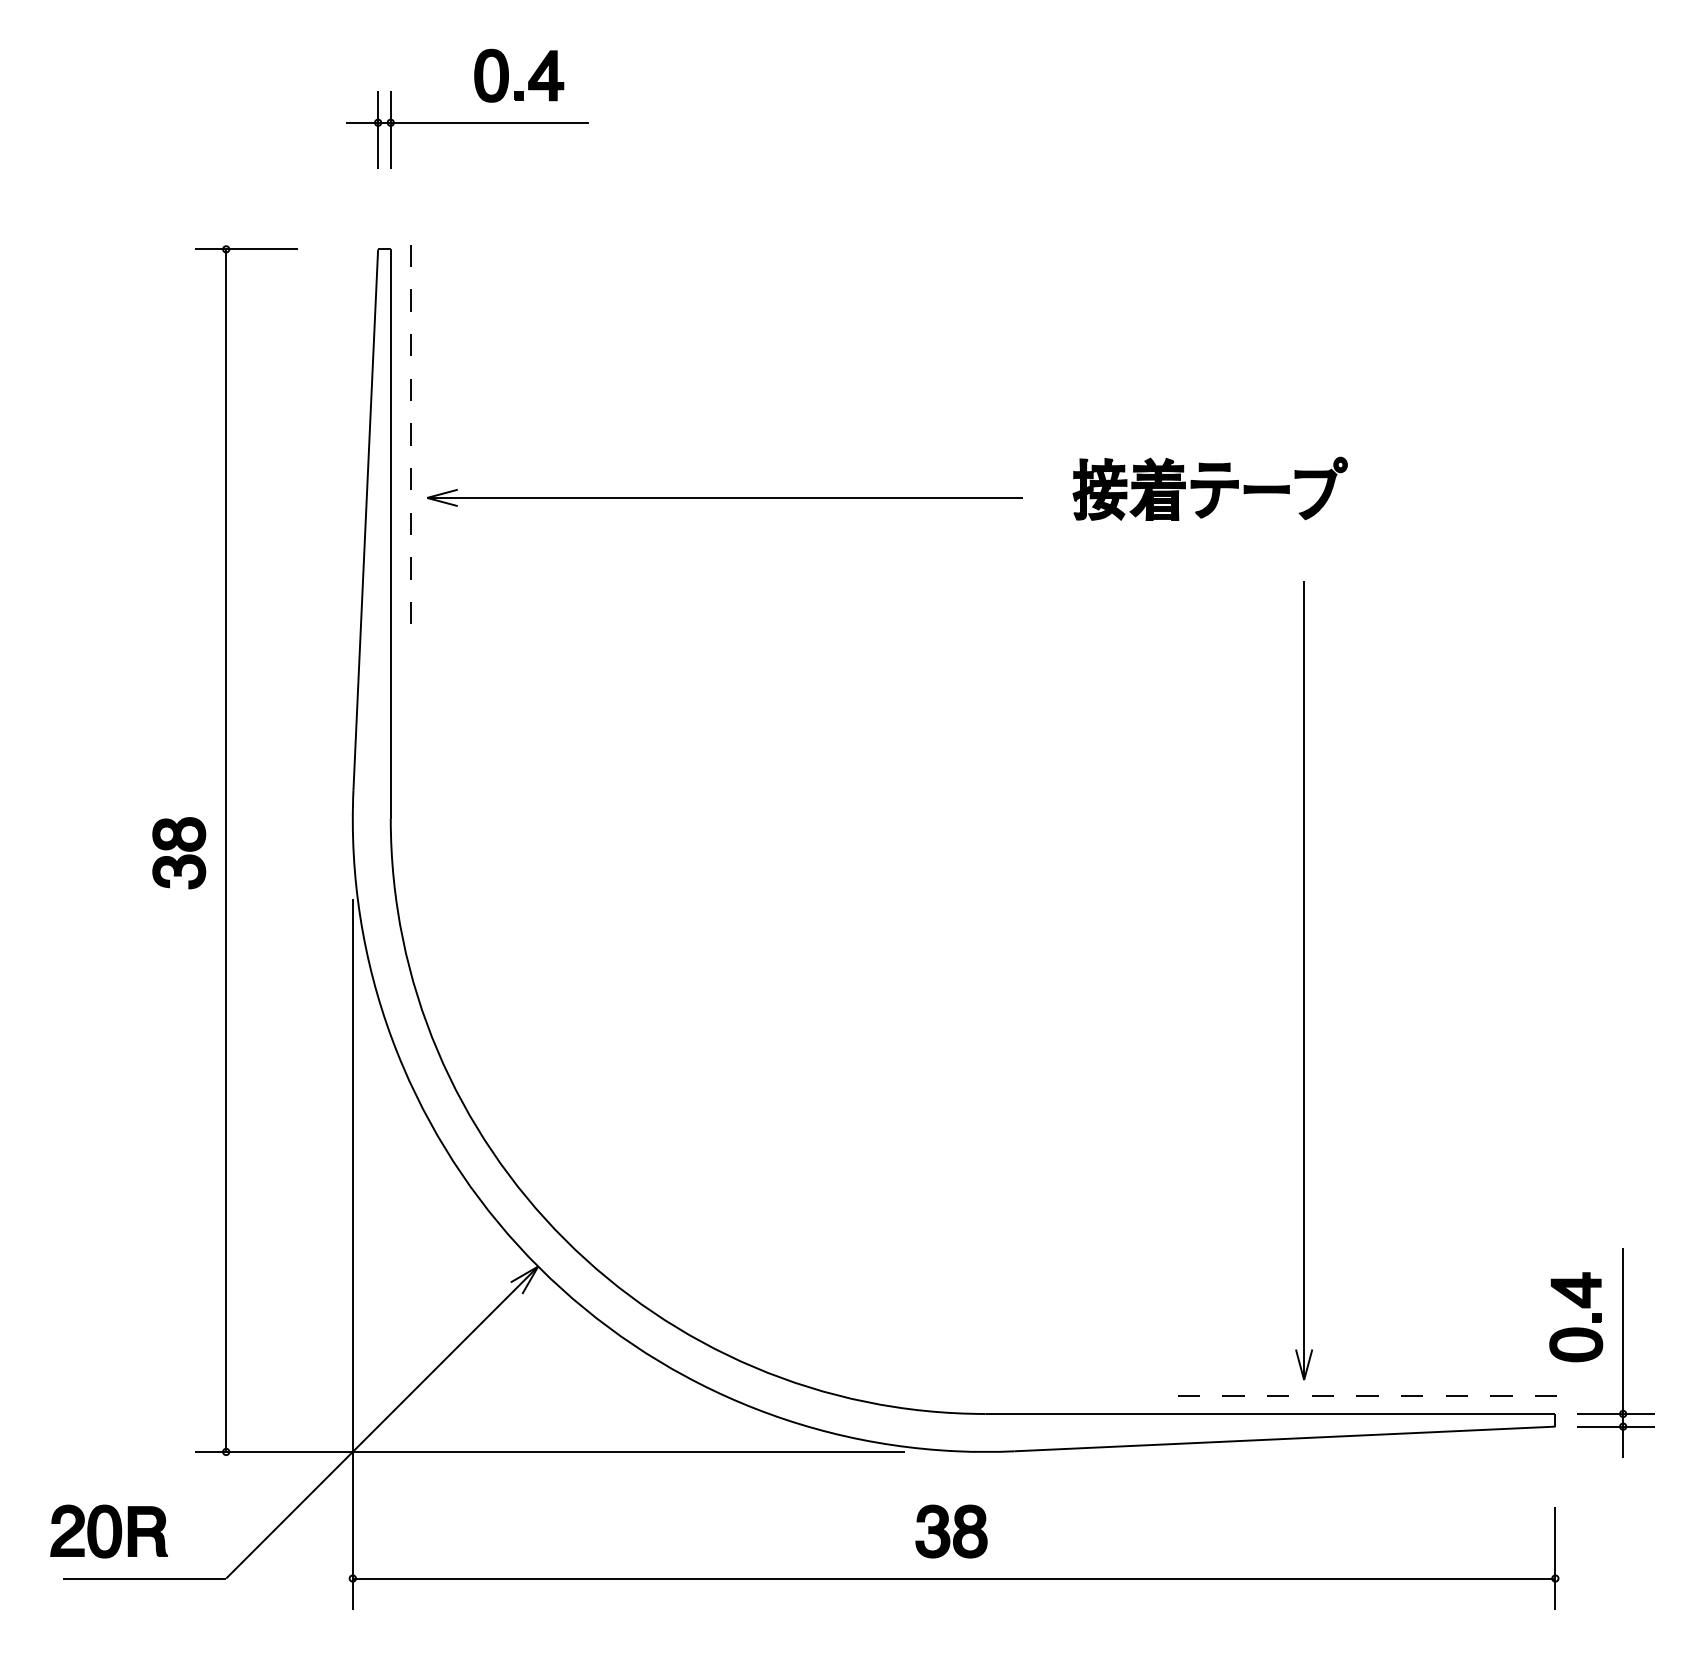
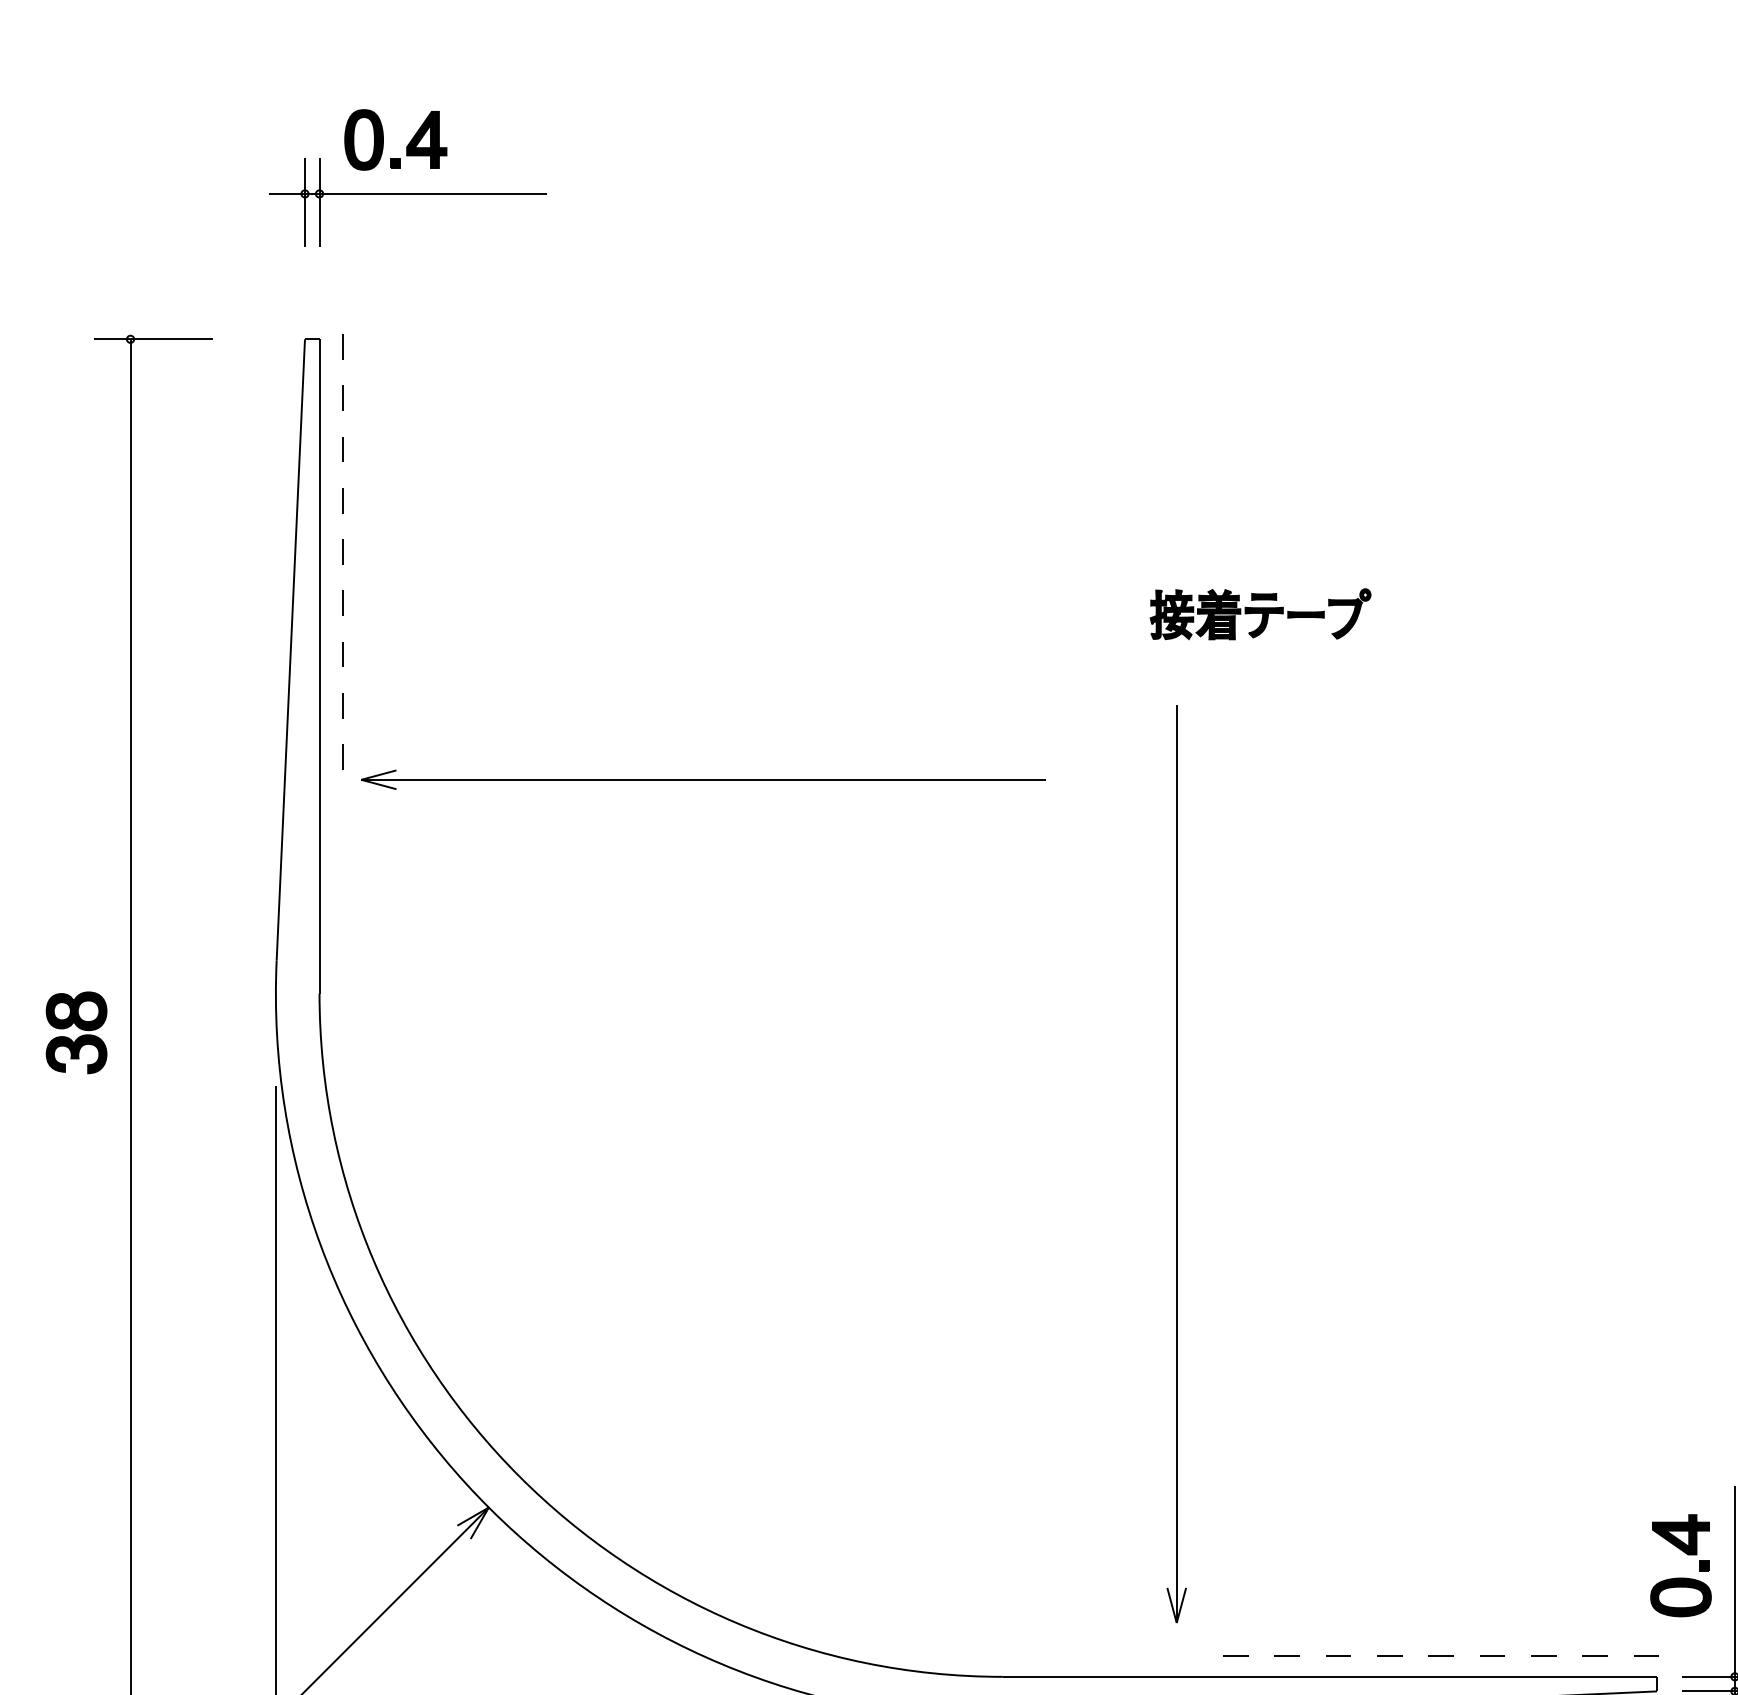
part: (529, 79) -> (407, 144), moved
part: (1209, 488) -> (1259, 613), size x0.7
part: (724, 497) -> (702, 779), moved
part: (1303, 980) -> (1175, 1164), moved

